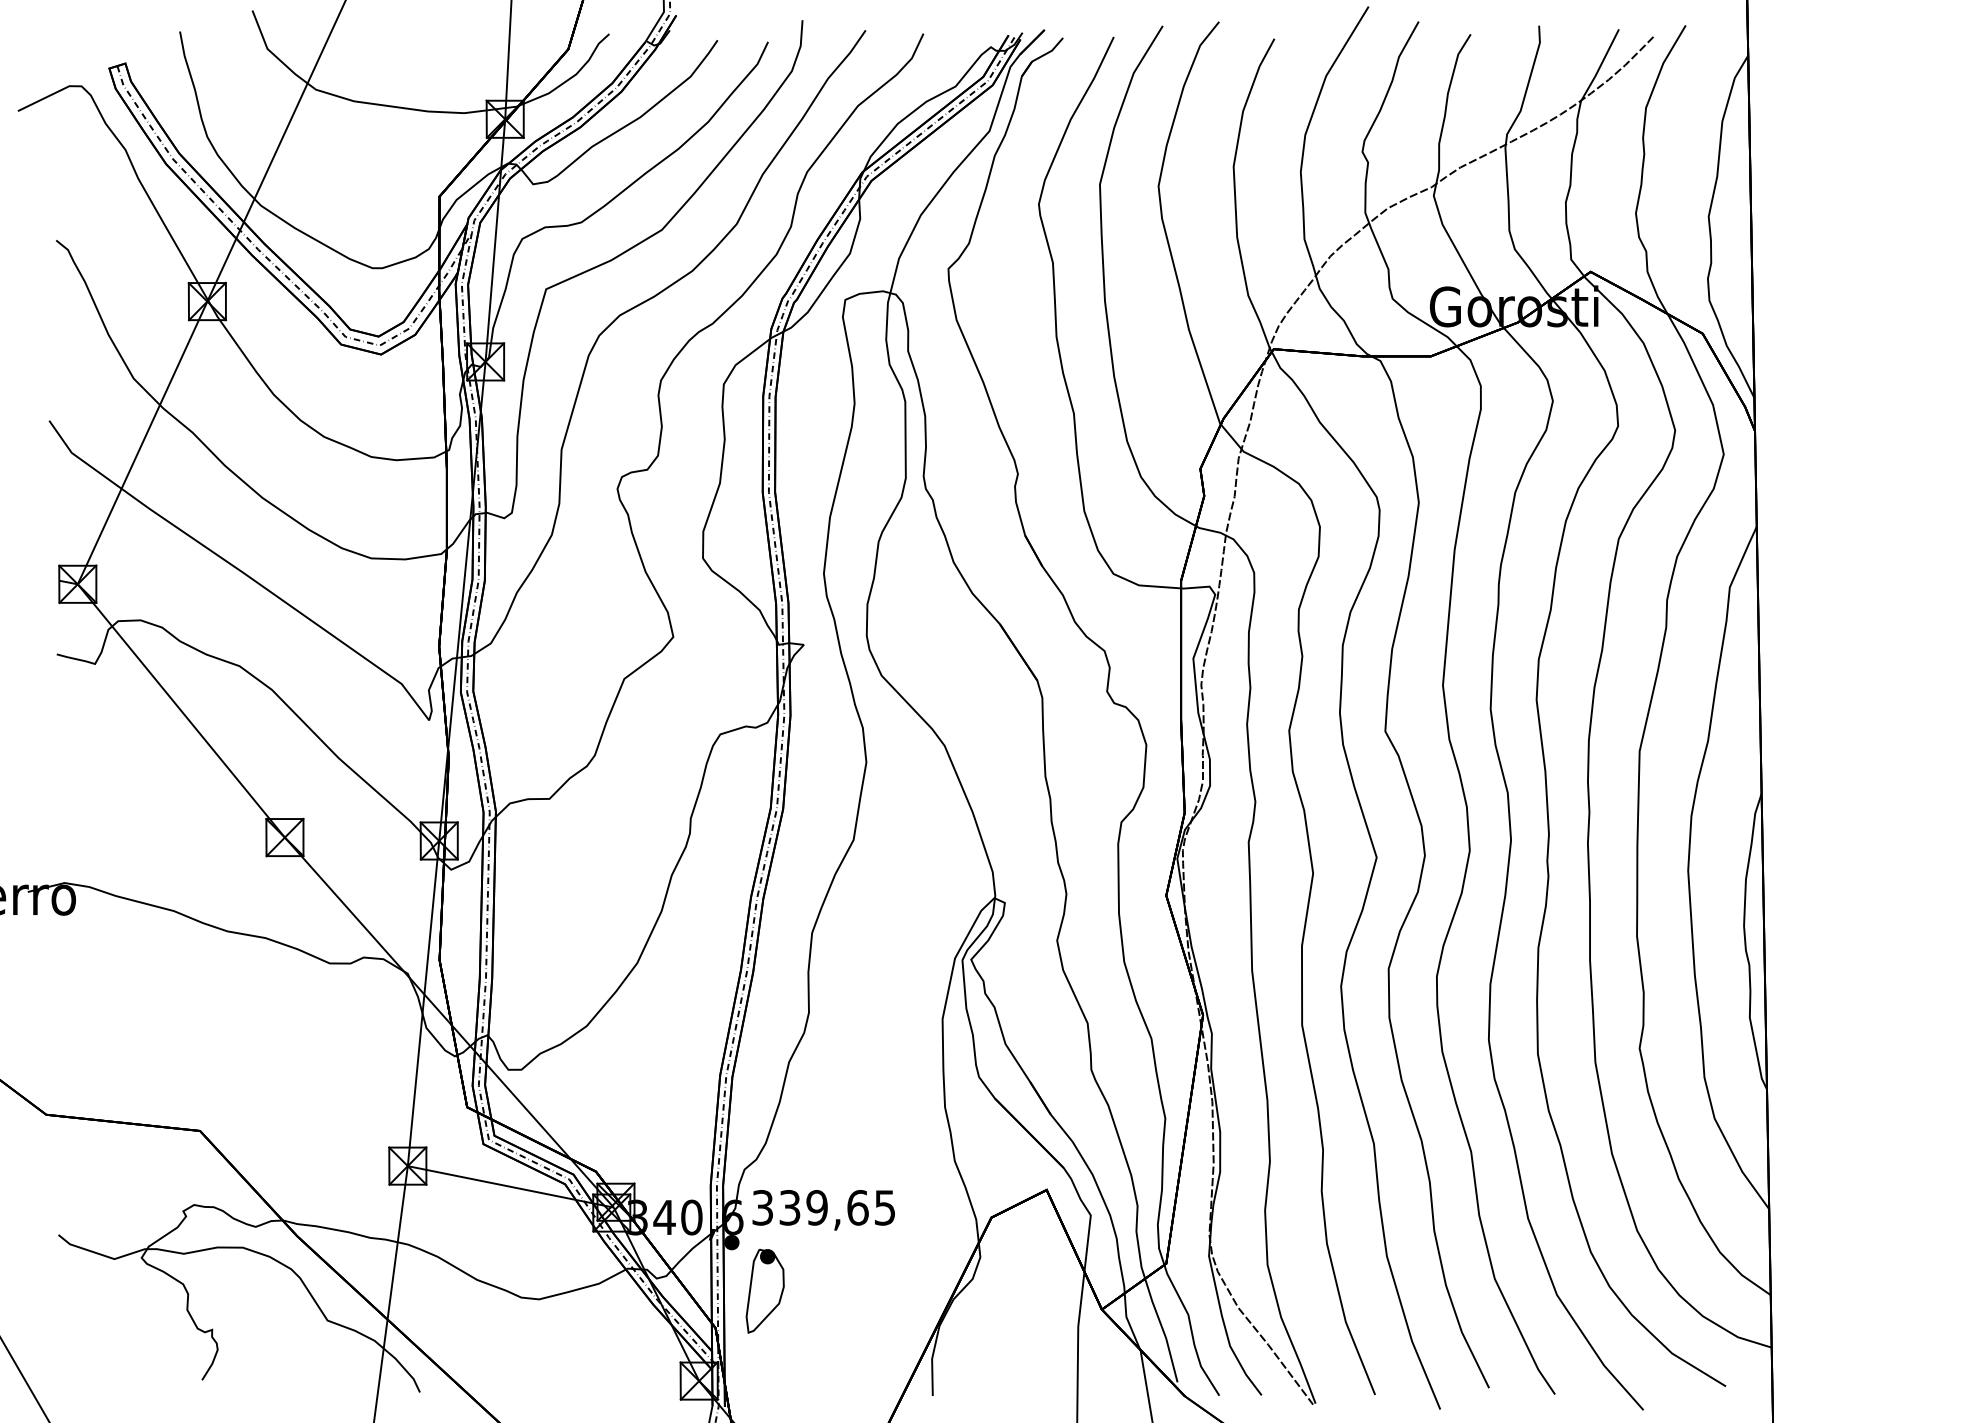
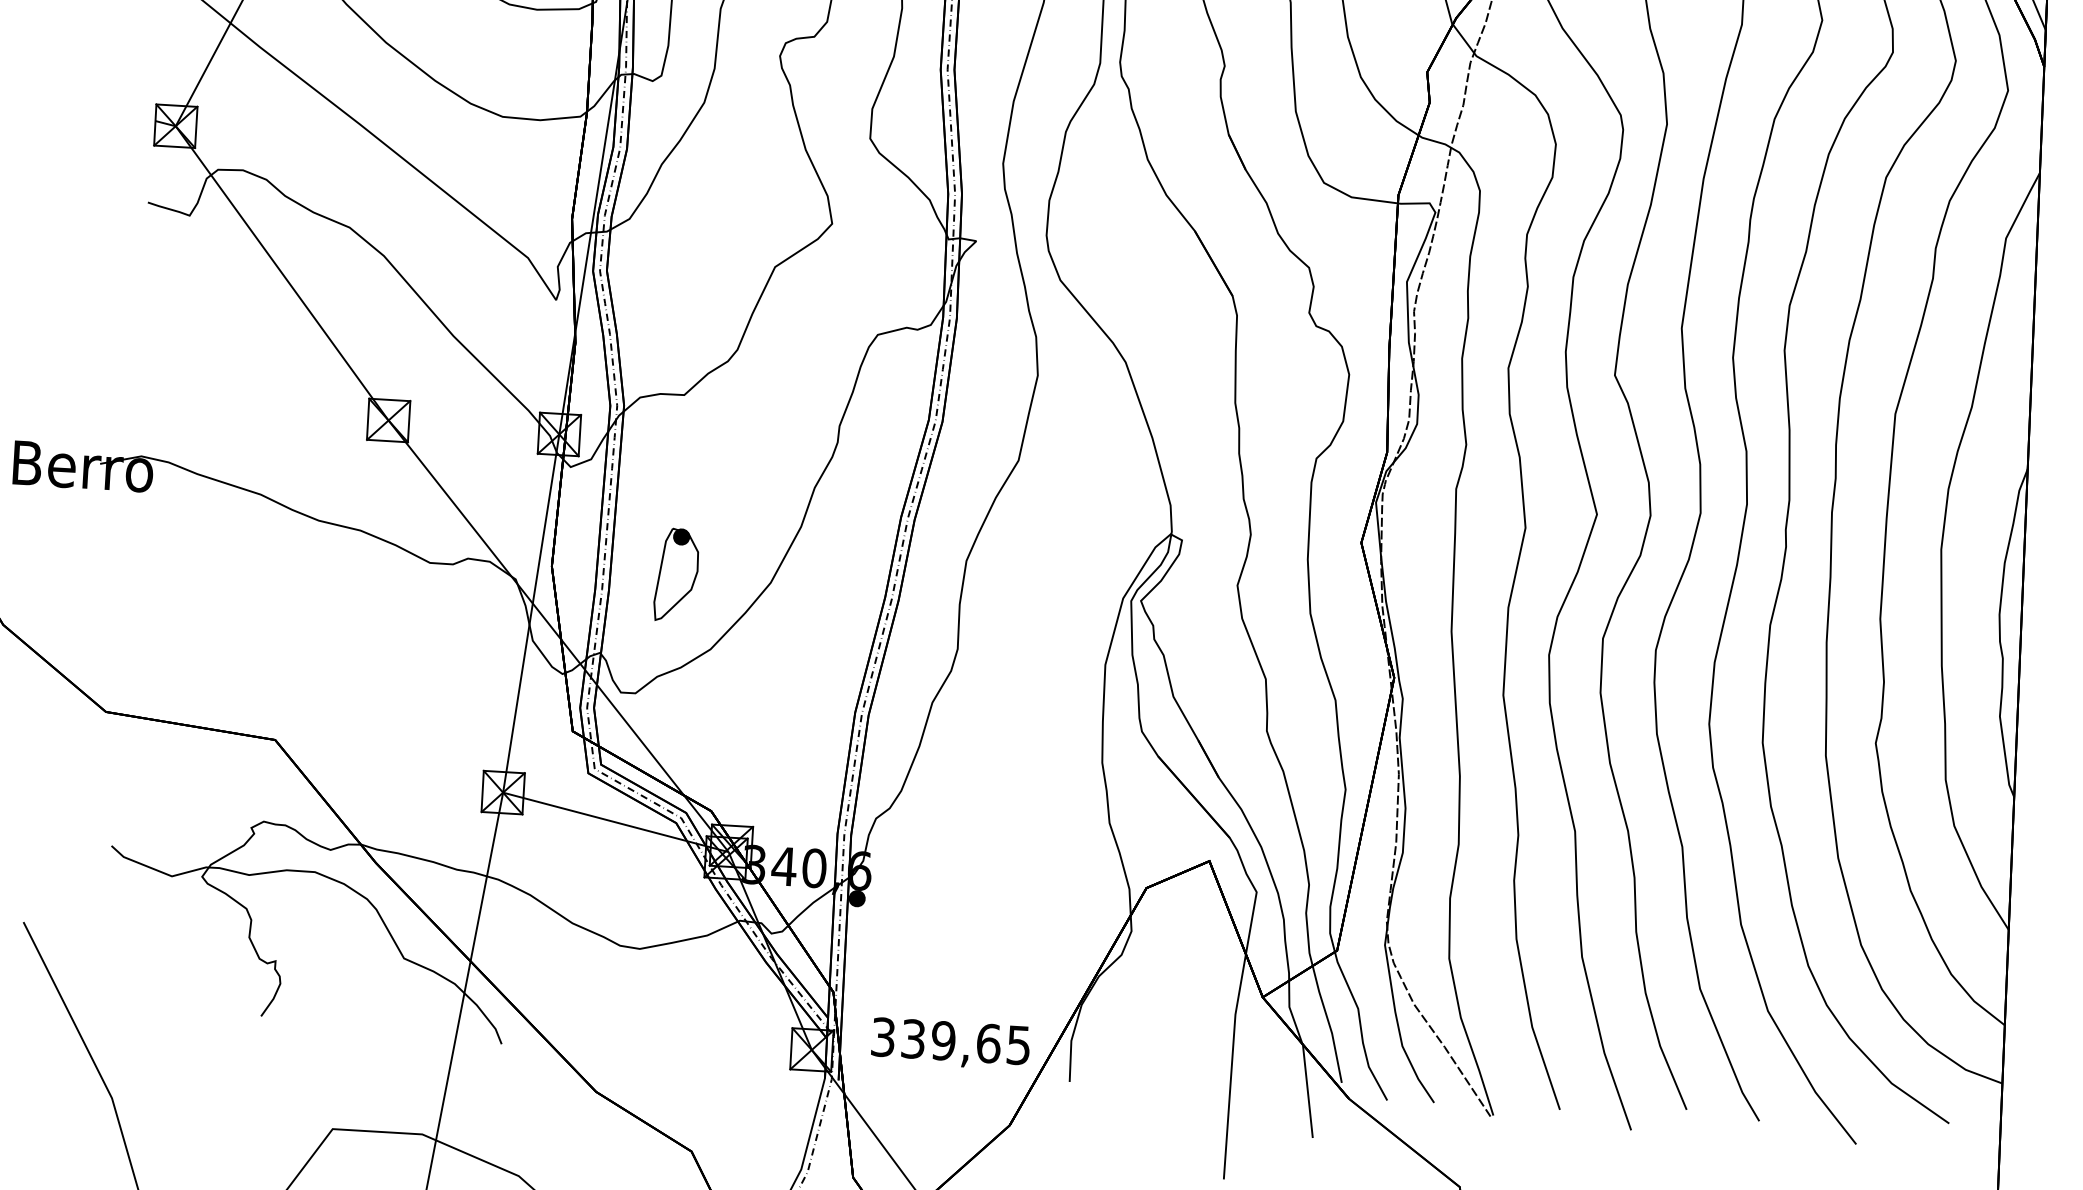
text: (823, 1210) -> (950, 1044), moved
part: (764, 1290) -> (675, 574), moved

